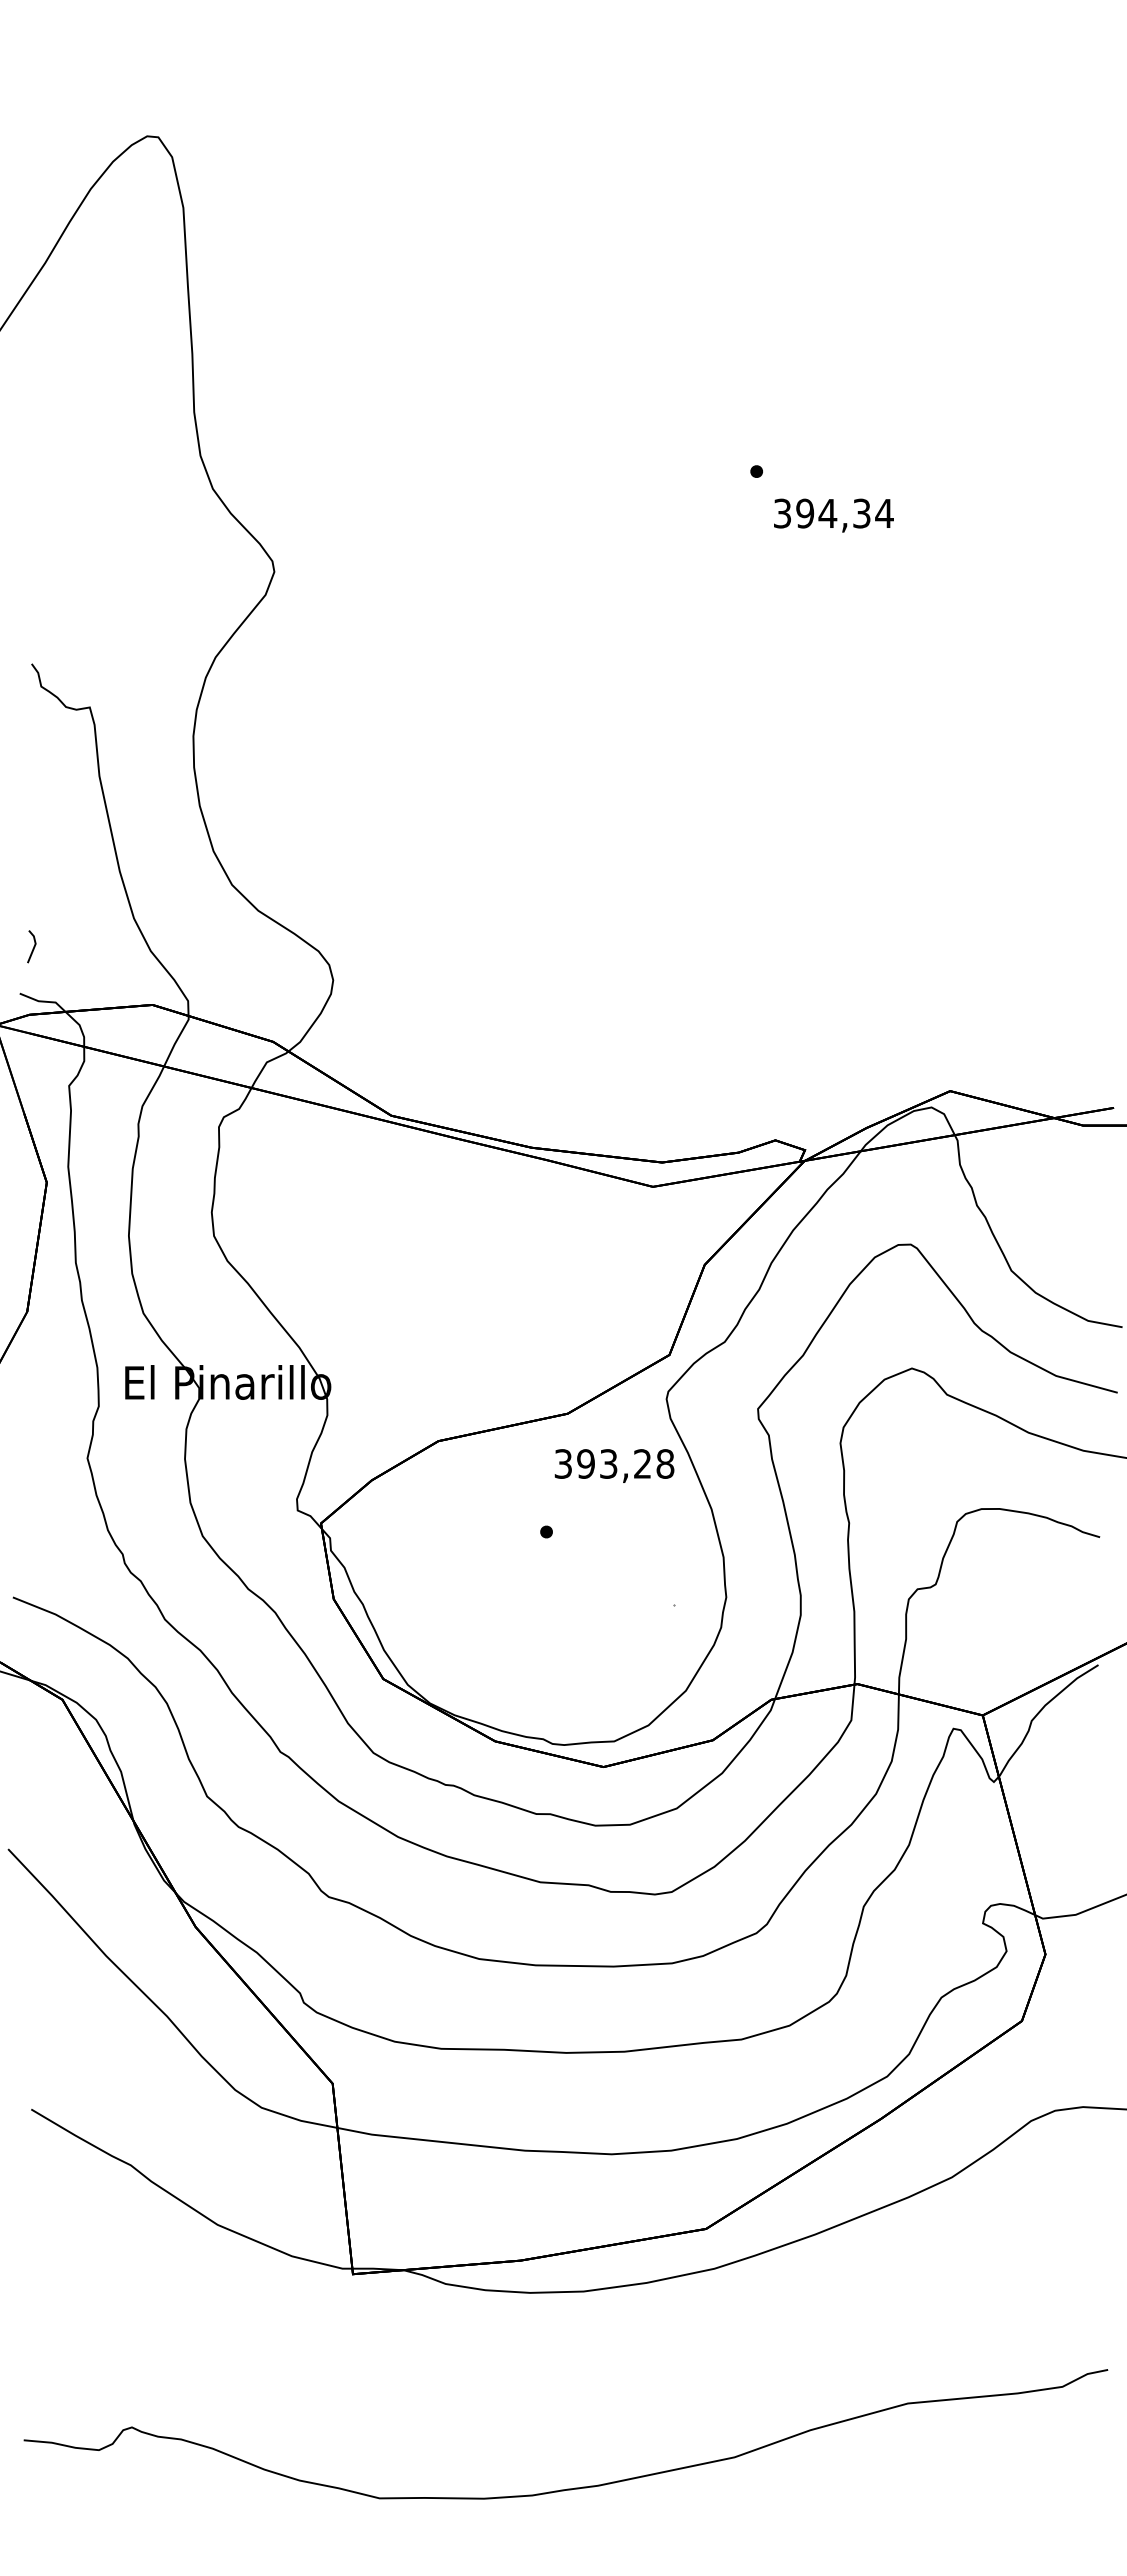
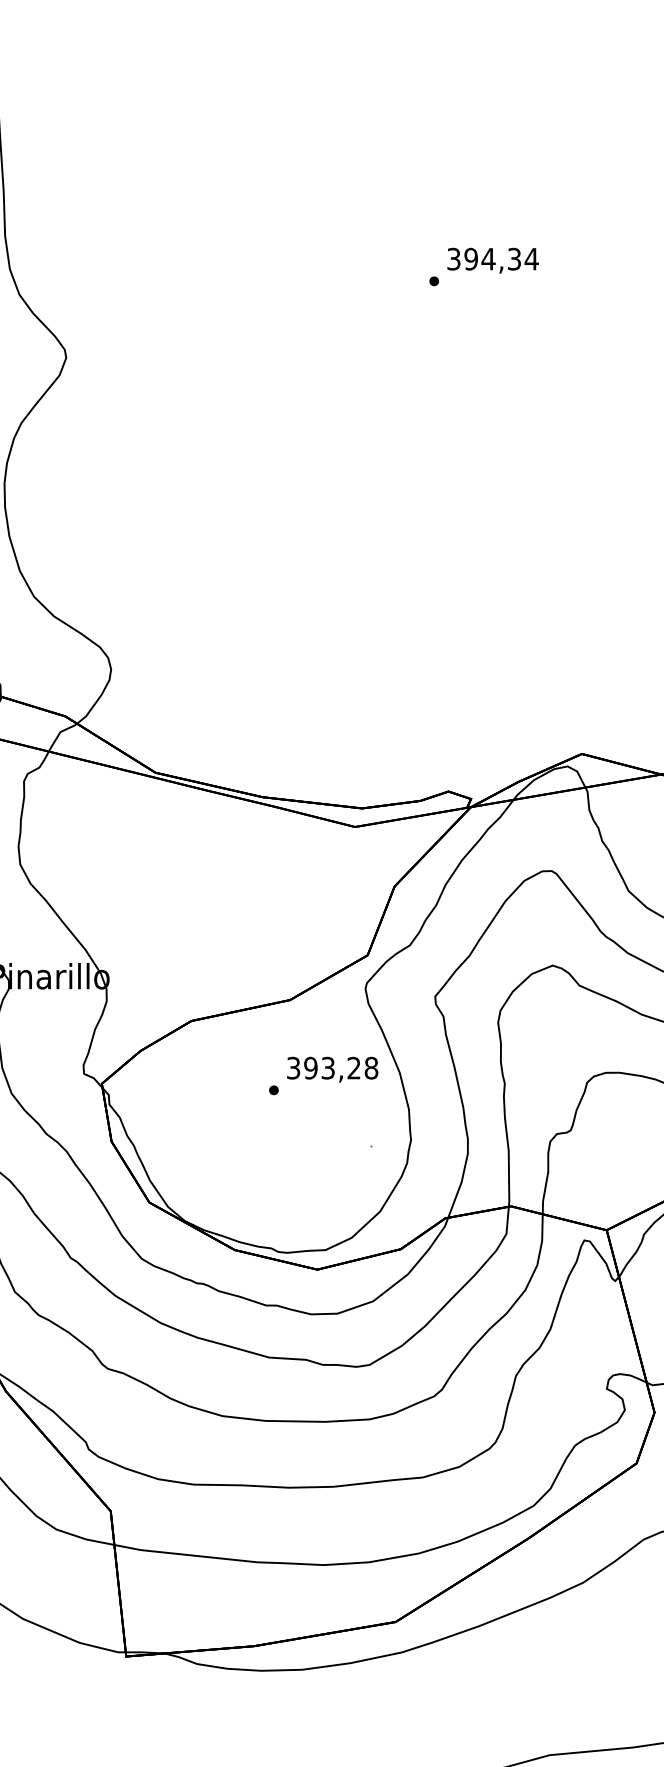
text: (833, 515) -> (492, 260), moved
text: (614, 1465) -> (332, 1069), moved

